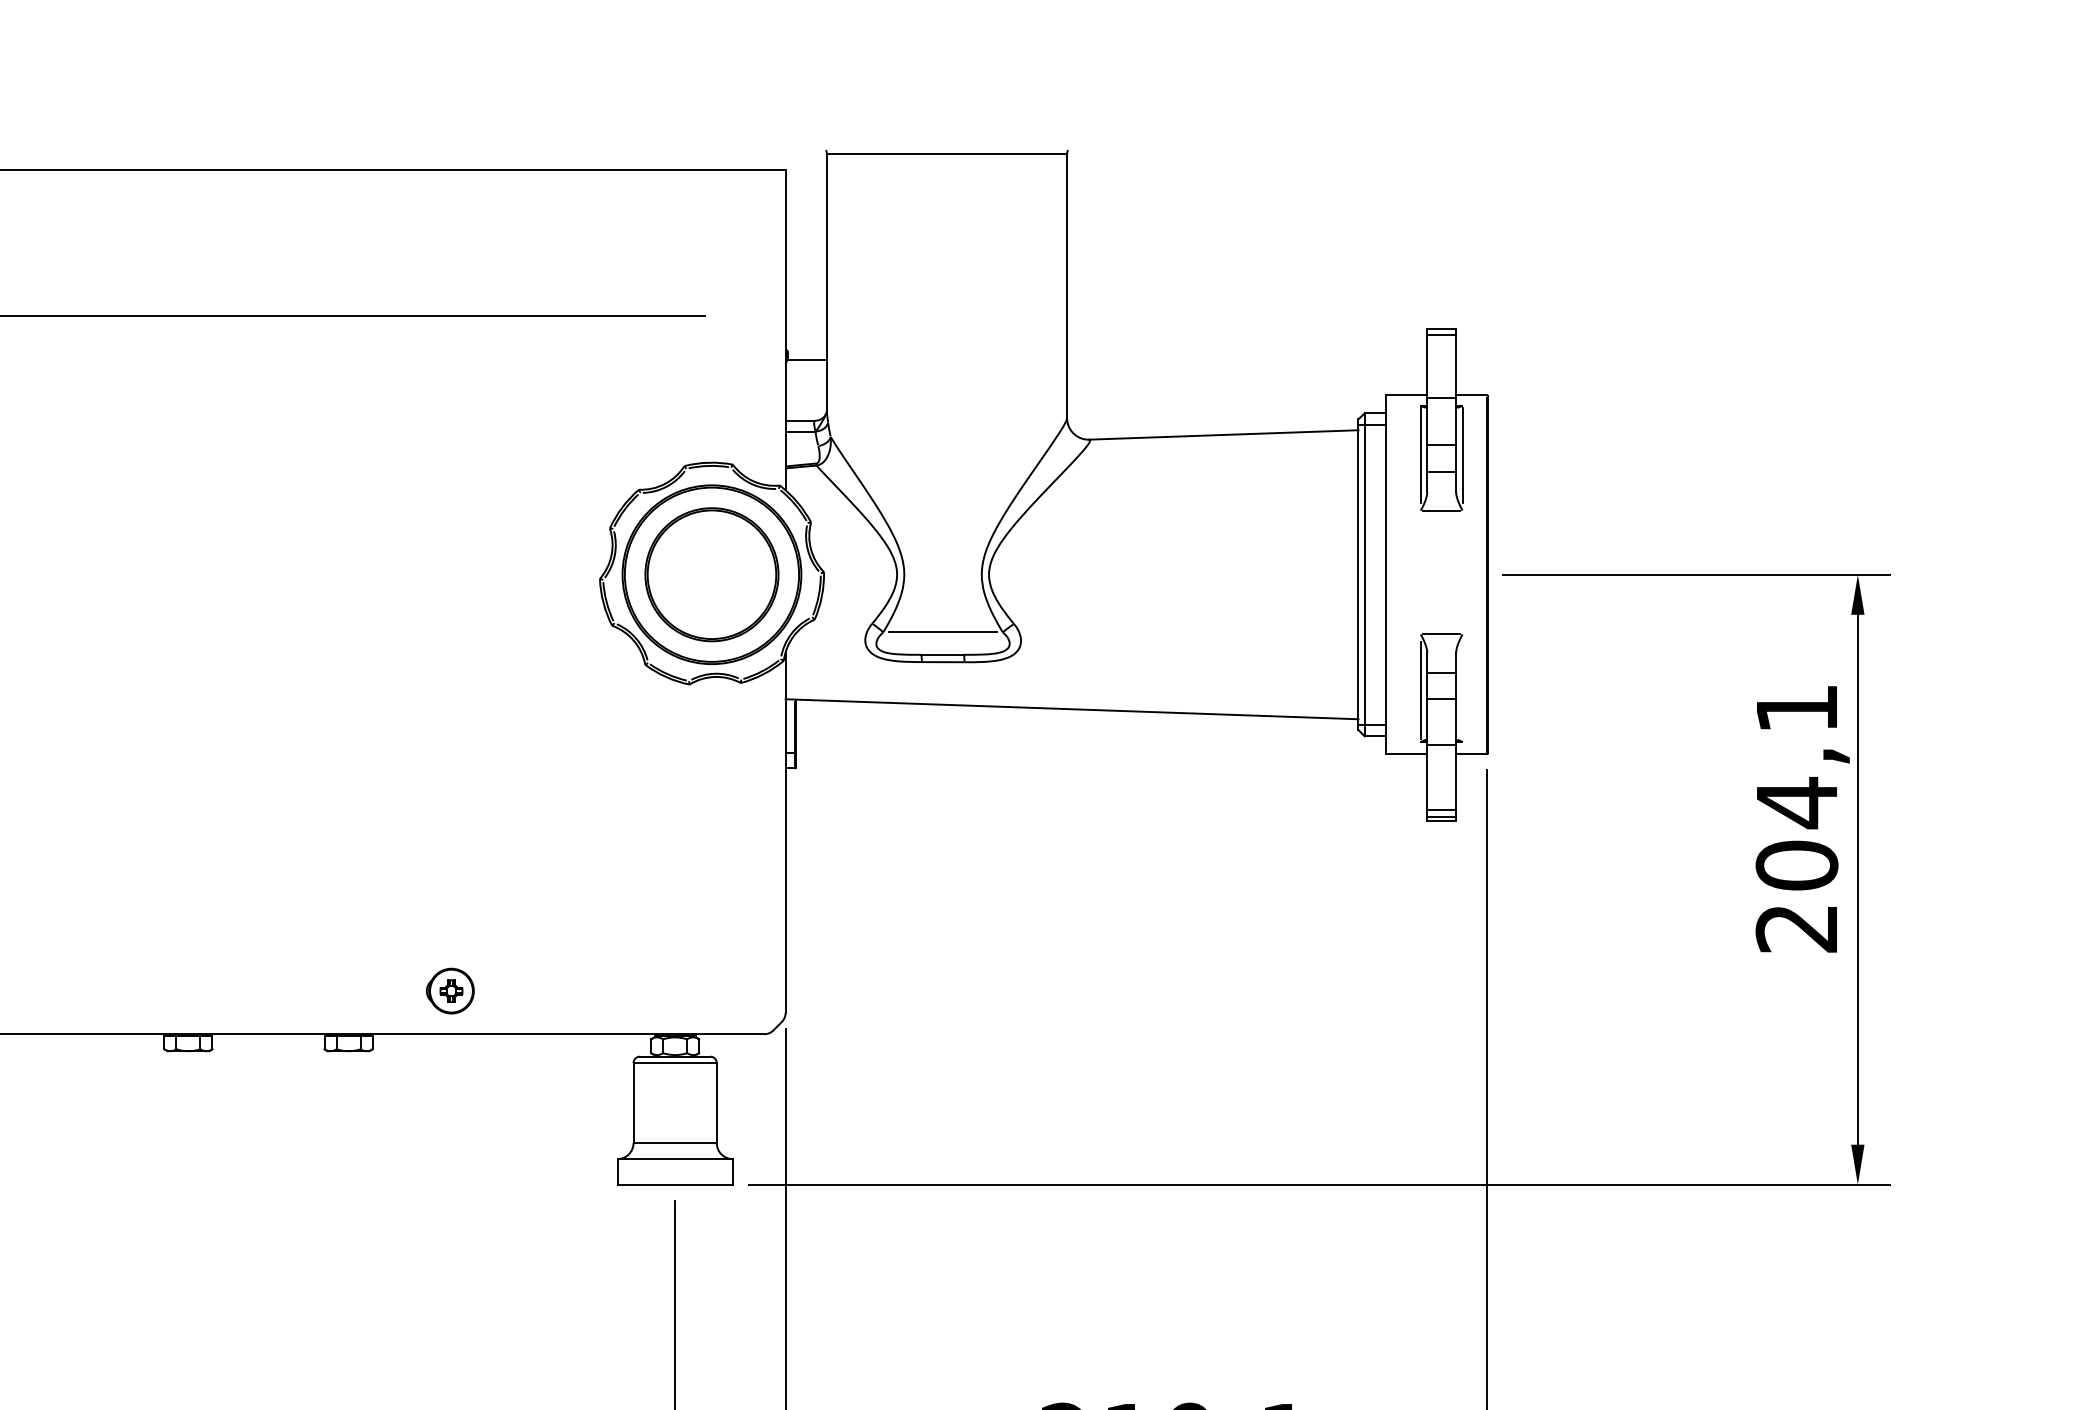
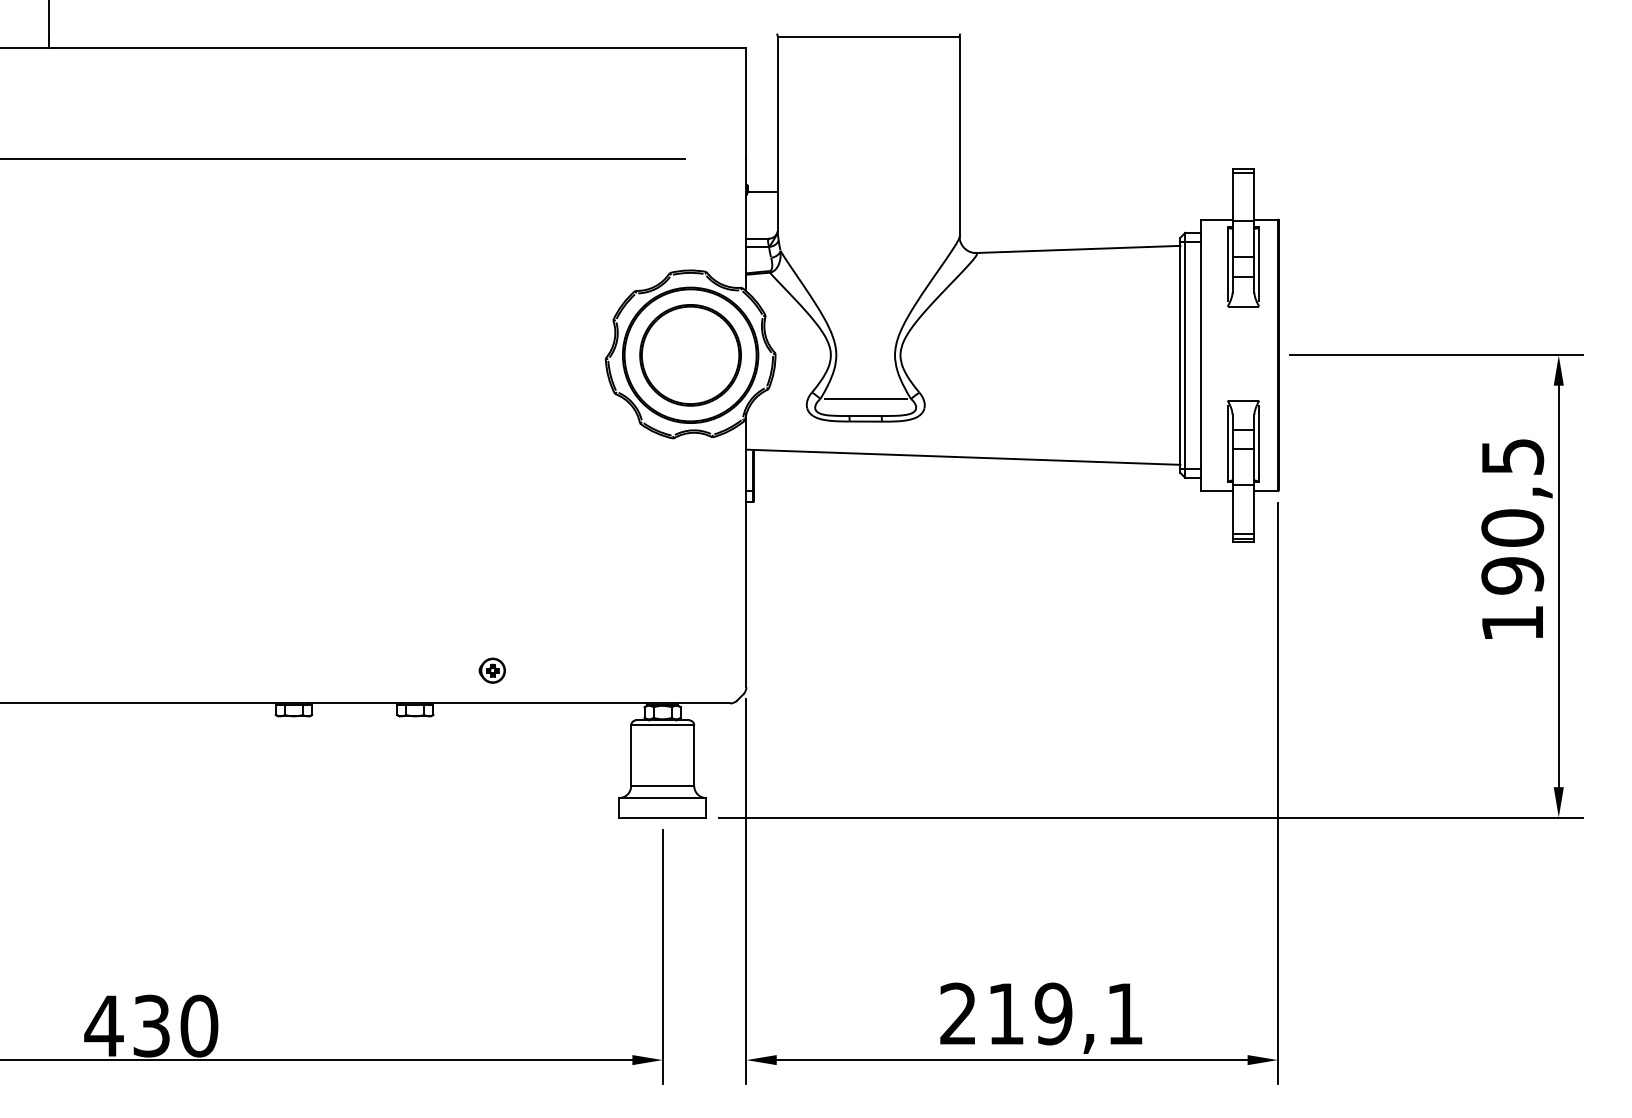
line: (1462, 691) -> (1259, 443), added
text: (1796, 819) -> (1512, 540), 204,1 -> 190,5
part: (449, 990) -> (491, 670), size x0.71

